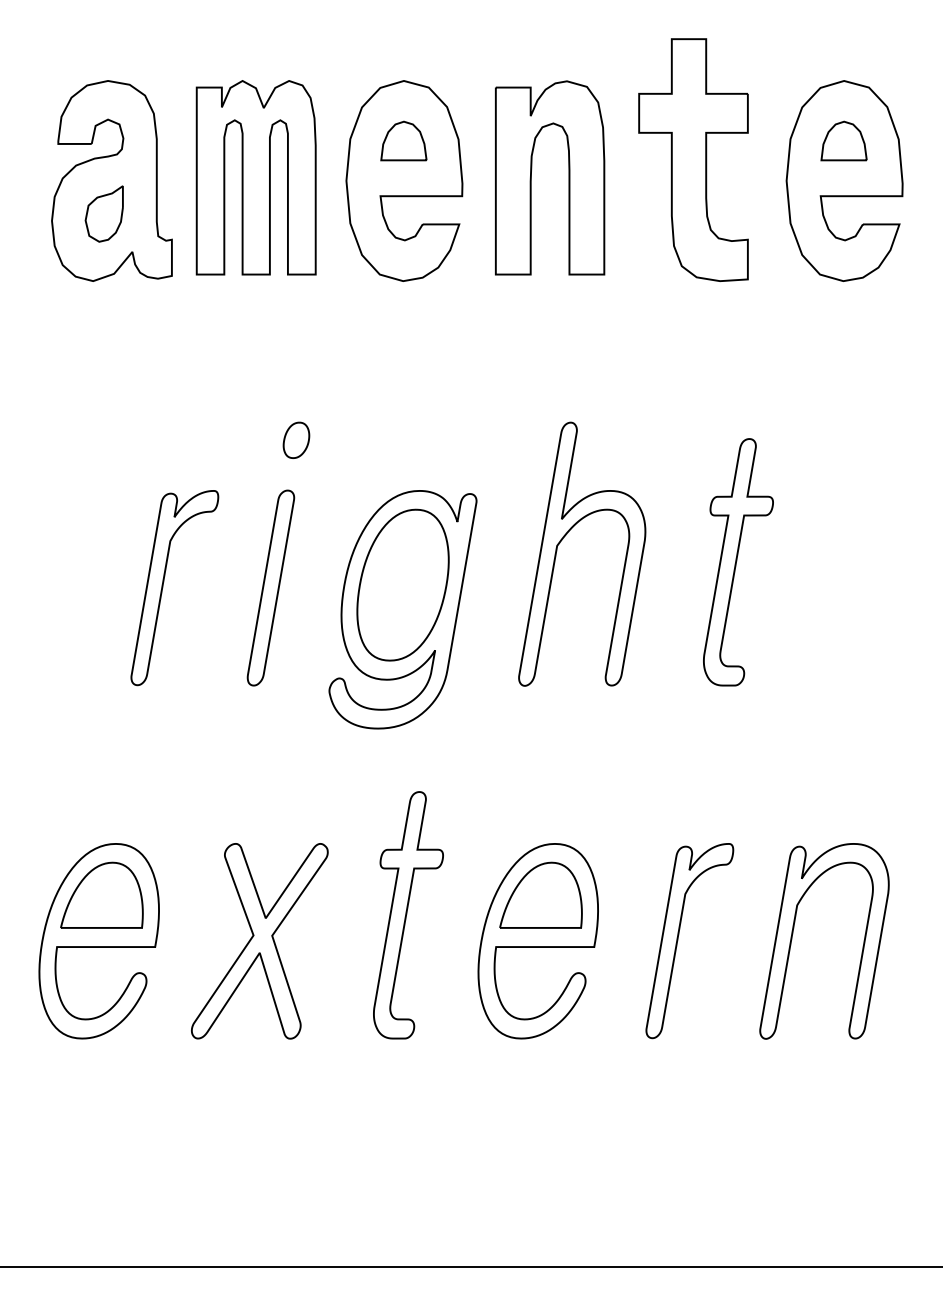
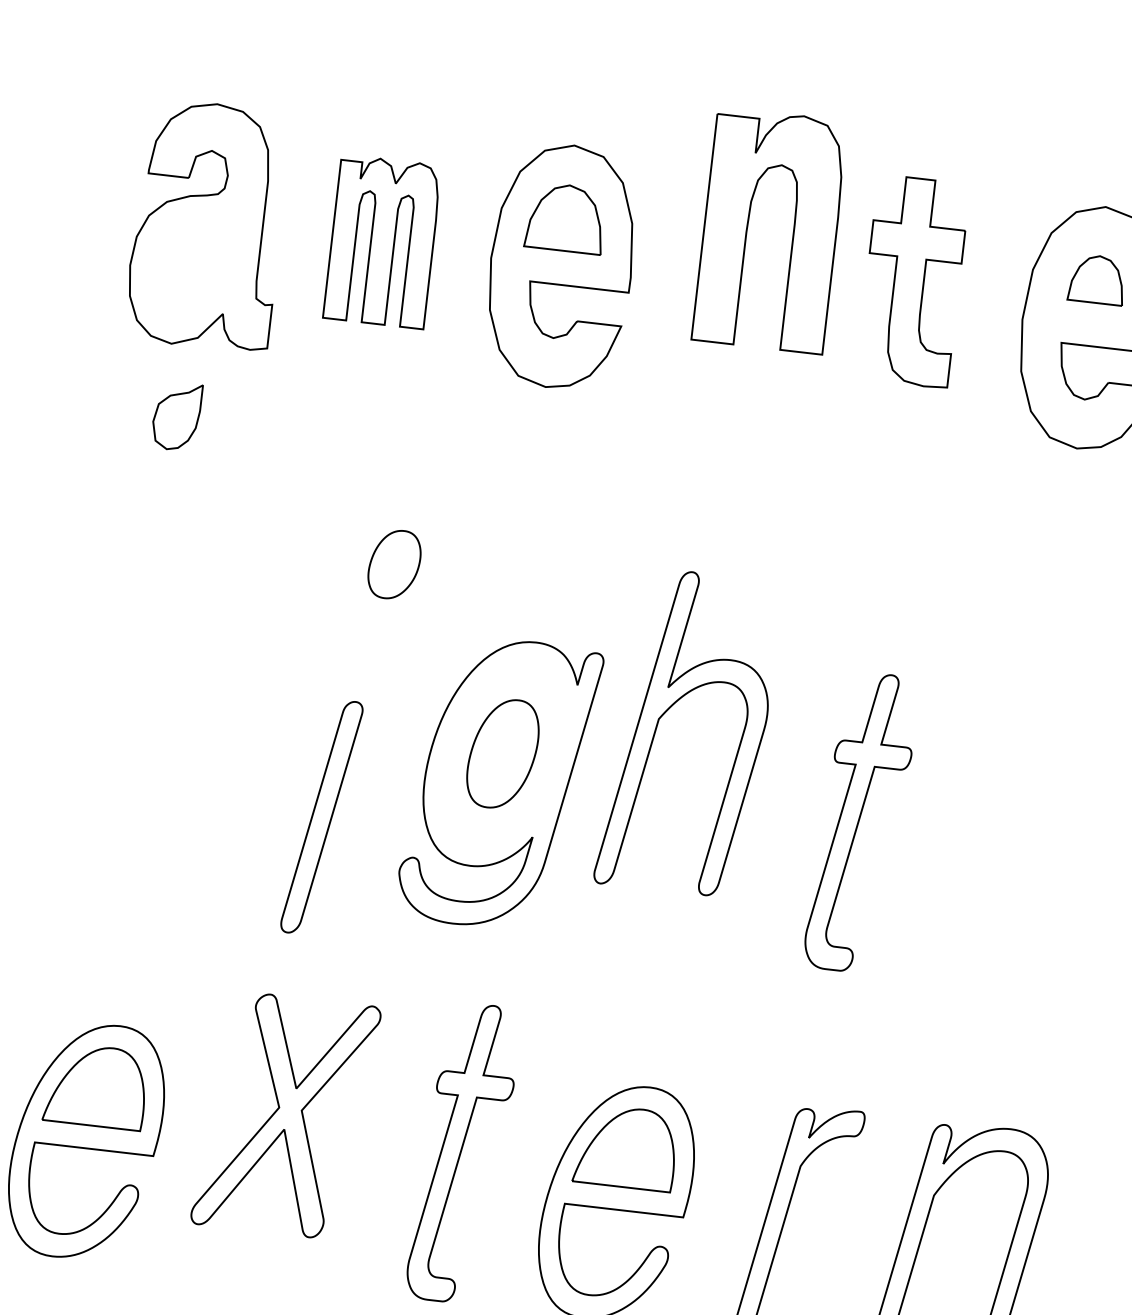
part: (403, 140) -> (565, 217), size x1.4
part: (693, 159) -> (913, 280), size x0.7
part: (255, 177) -> (381, 241), size x0.7
part: (568, 177) -> (792, 232), moved
part: (103, 213) -> (175, 415), moved
part: (296, 439) -> (394, 563), size x1.6
part: (562, 540) -> (666, 713), moved
part: (738, 562) -> (861, 822), moved
part: (402, 584) -> (502, 753), size x0.6
part: (163, 587) -> (213, 723), removed
part: (270, 587) -> (321, 816), moved
part: (259, 941) -> (285, 1115), moved

